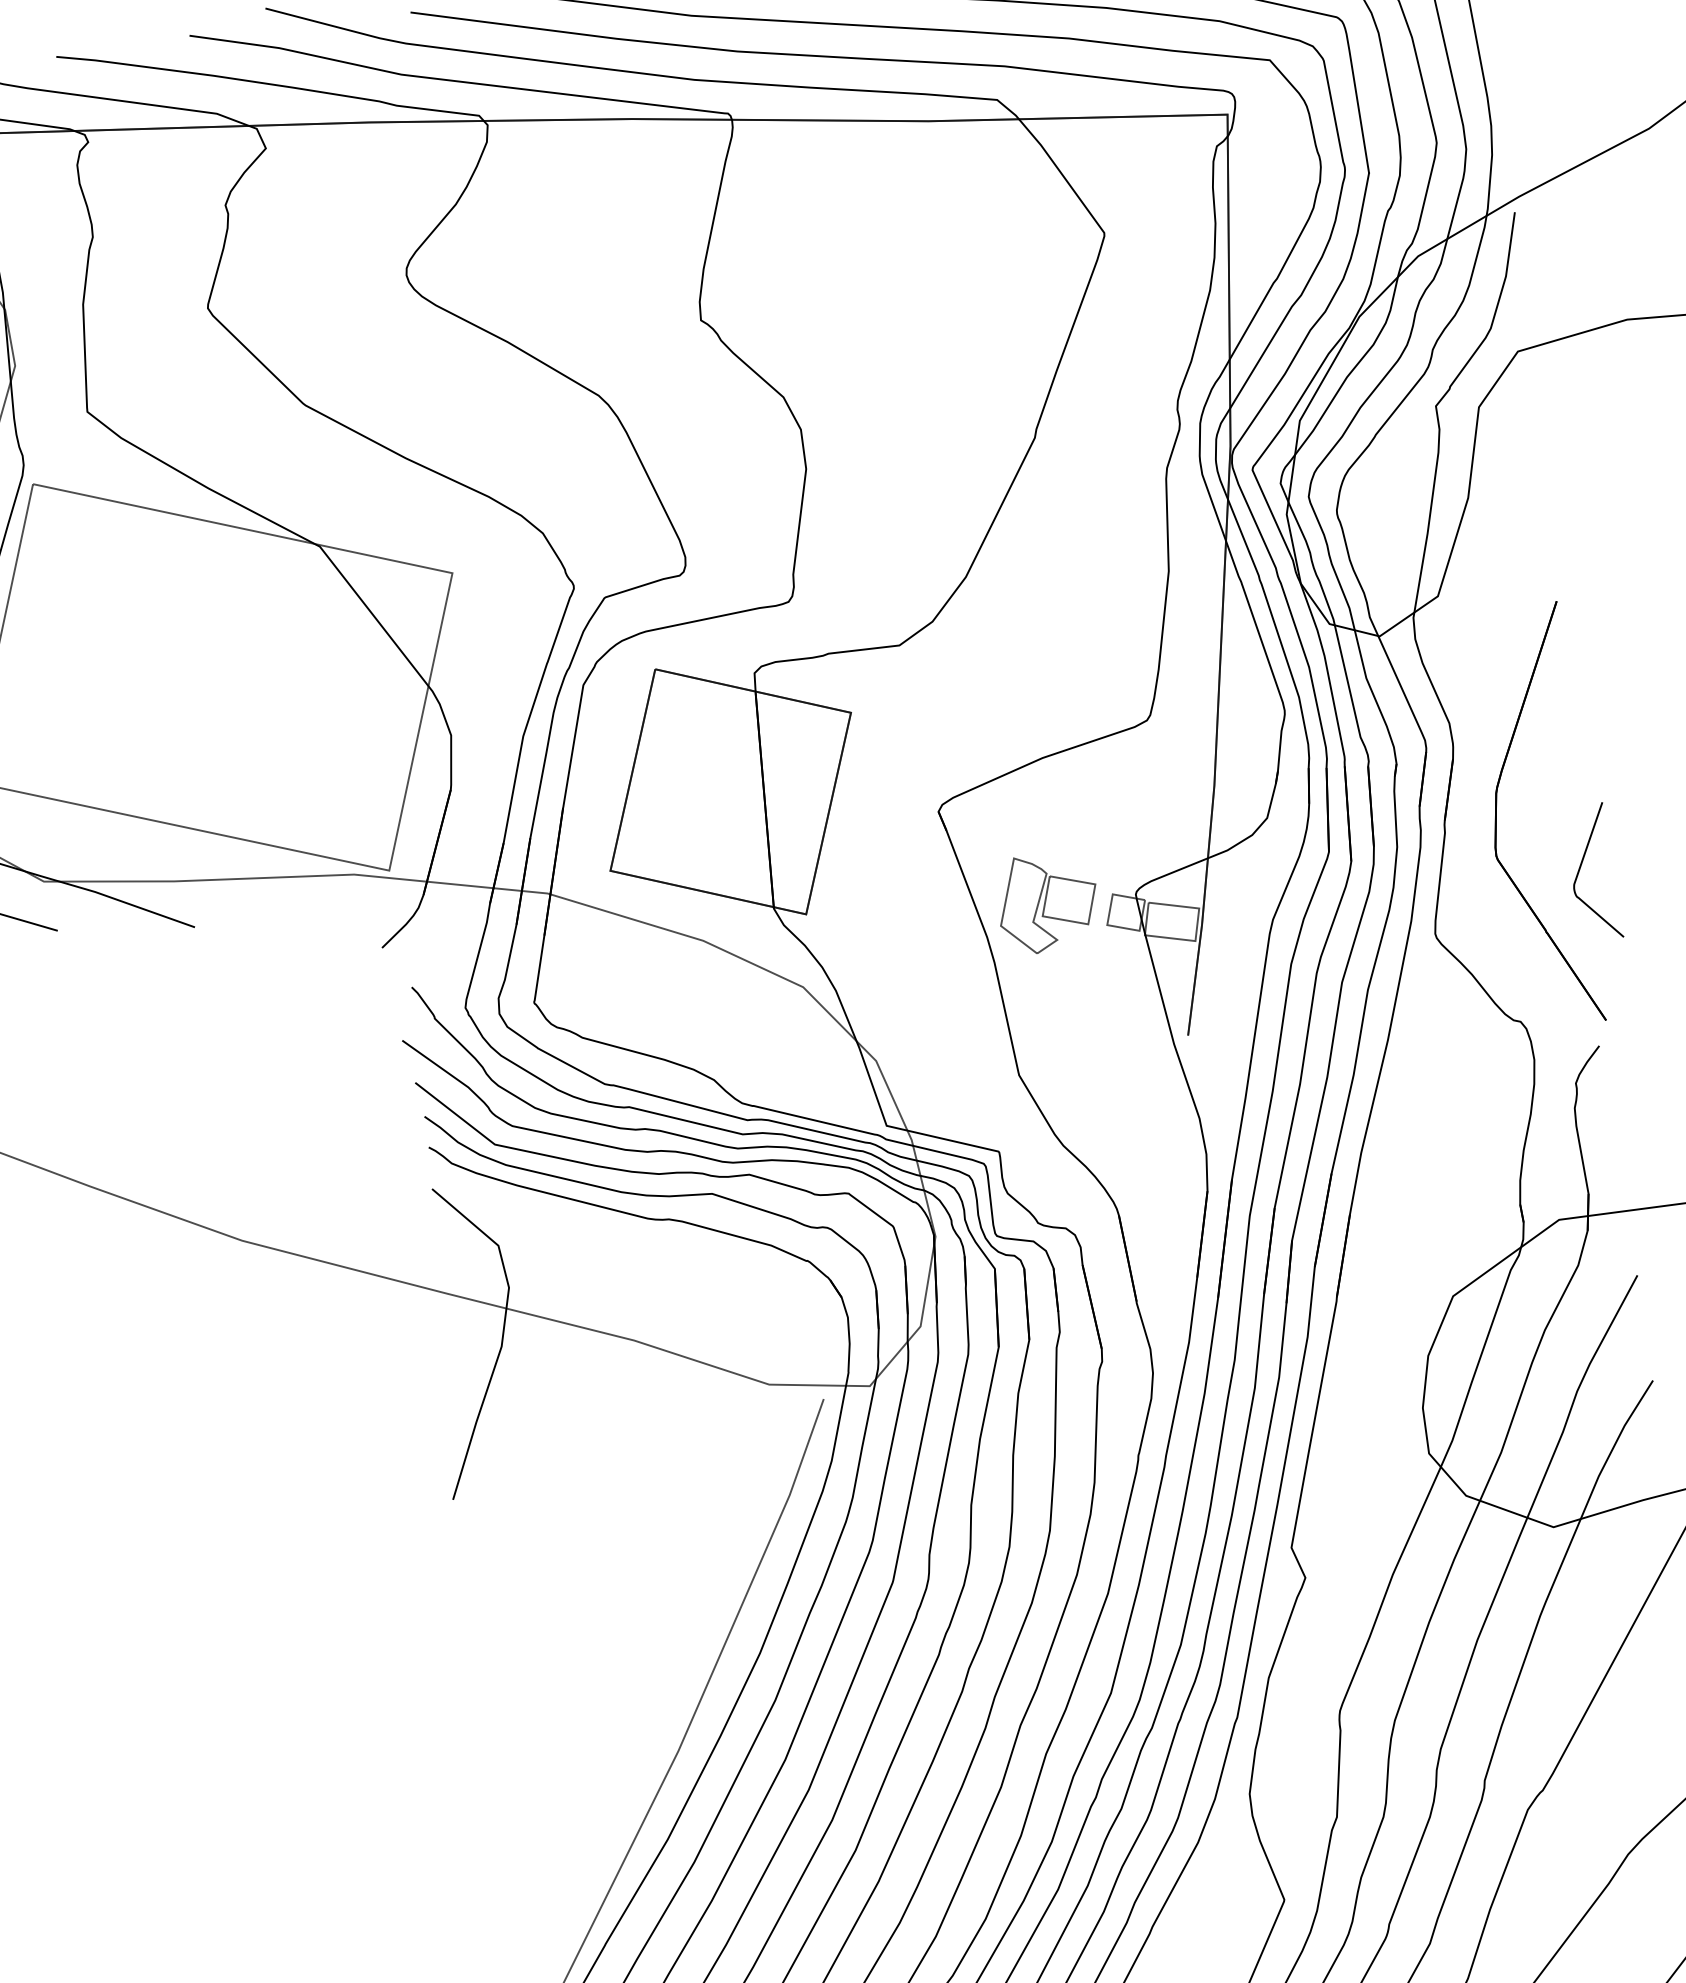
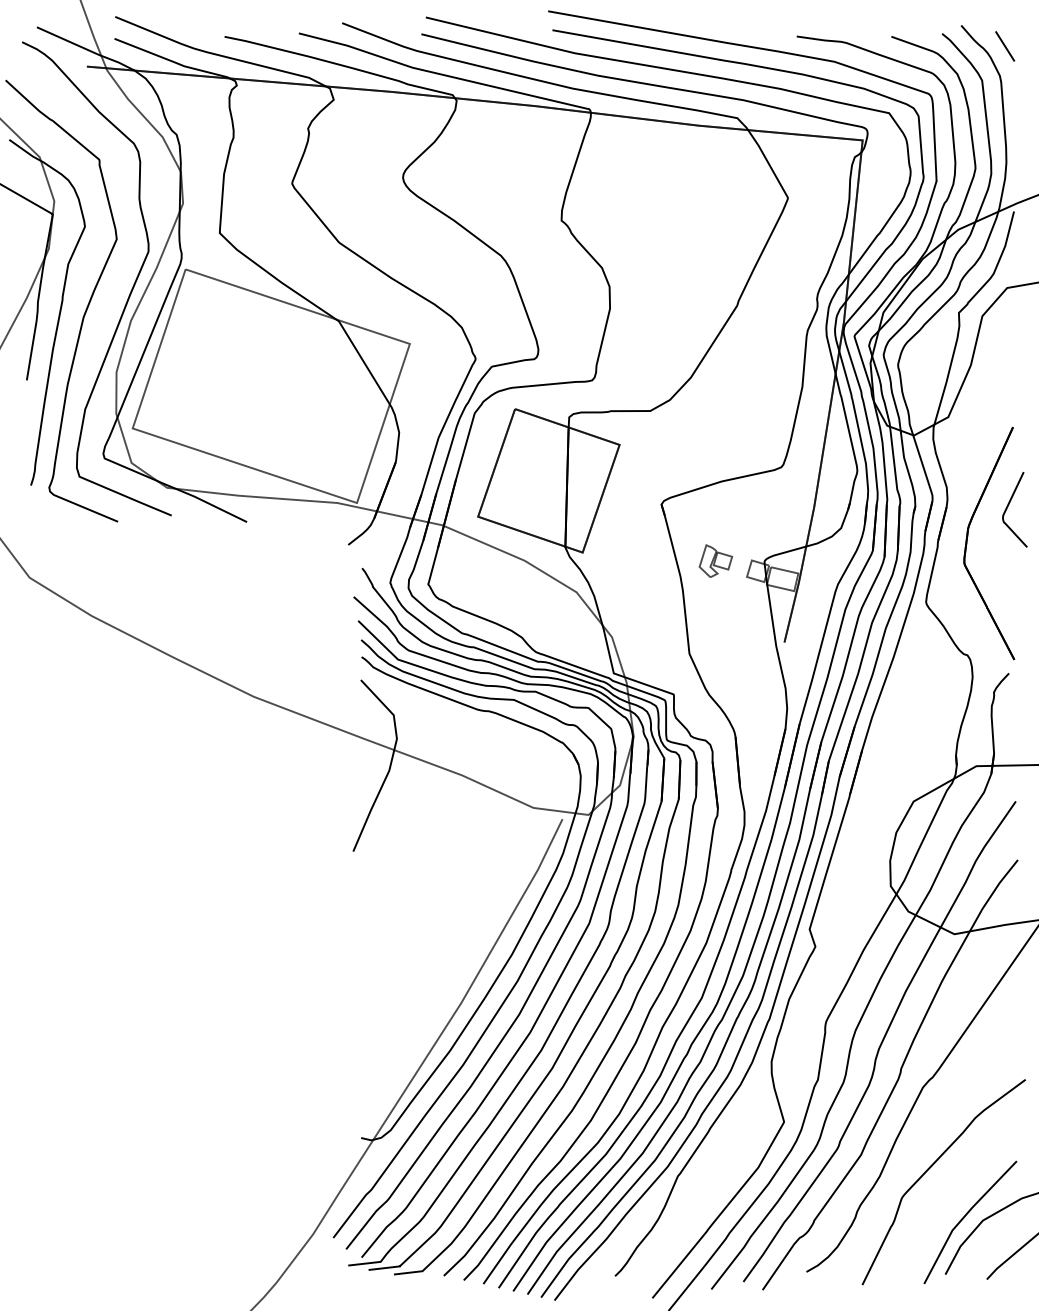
curve: (1581, 867) -> (1008, 506), moved
part: (1047, 901) -> (715, 560), size x0.6

